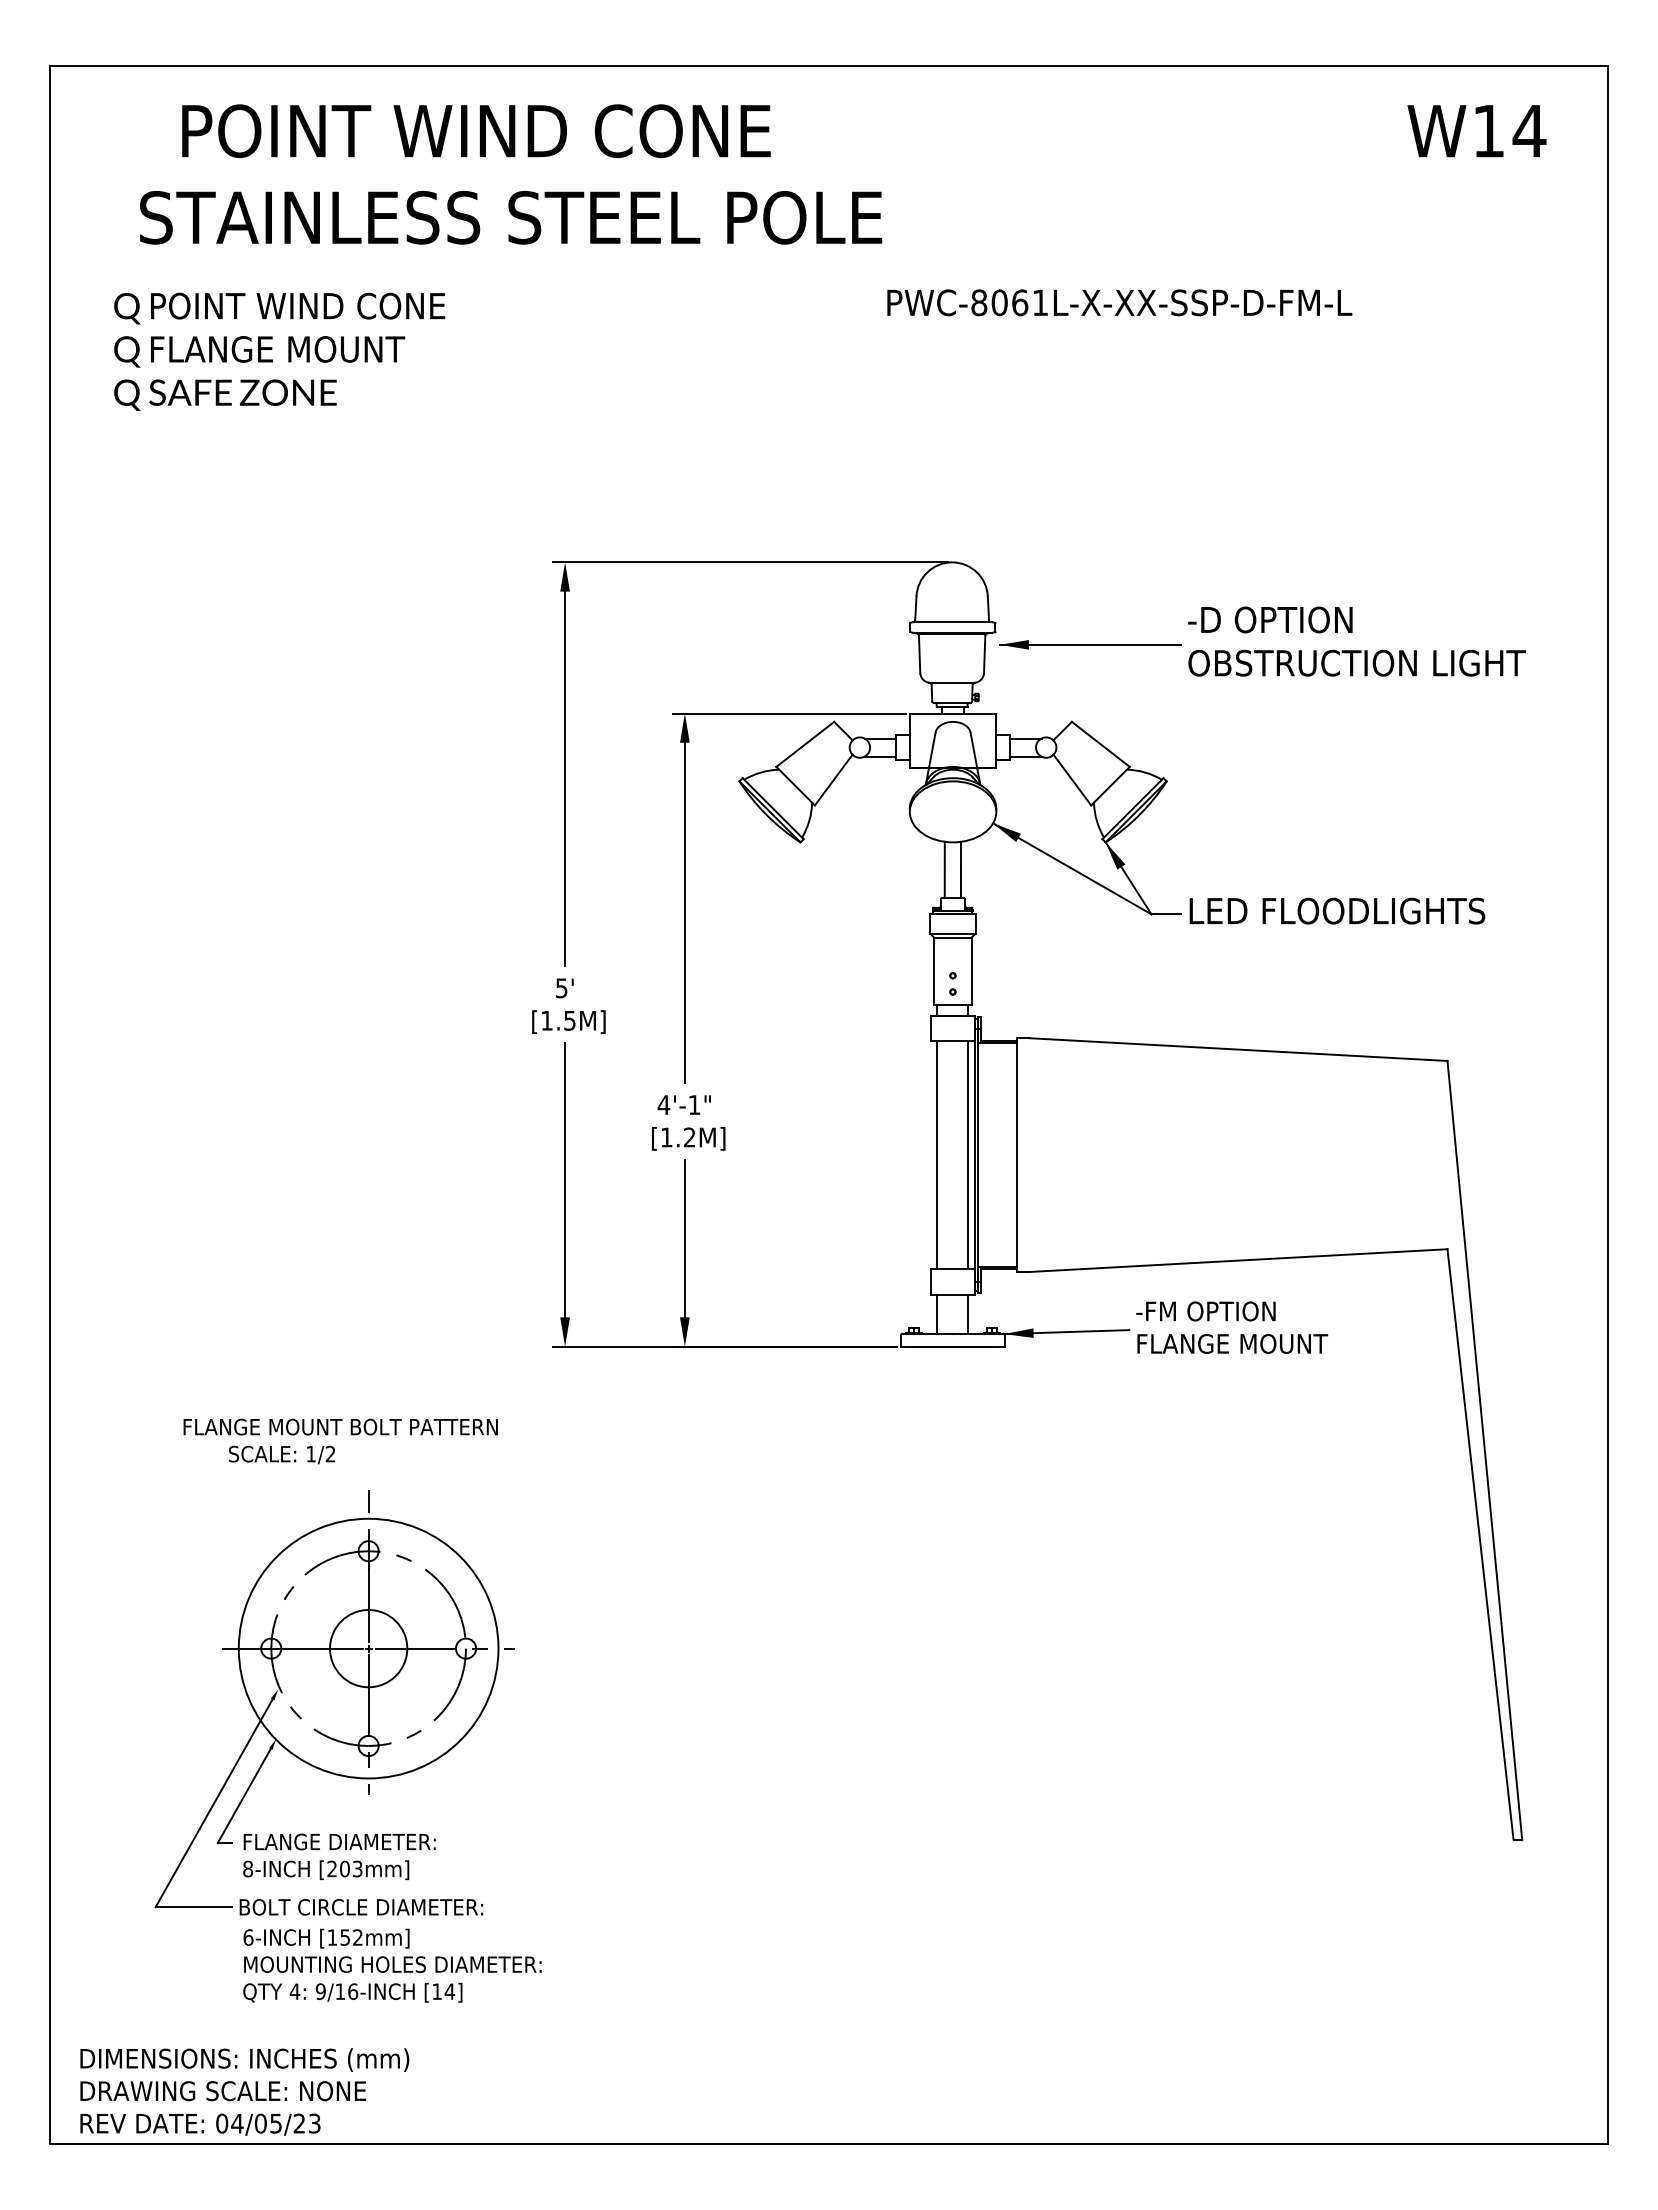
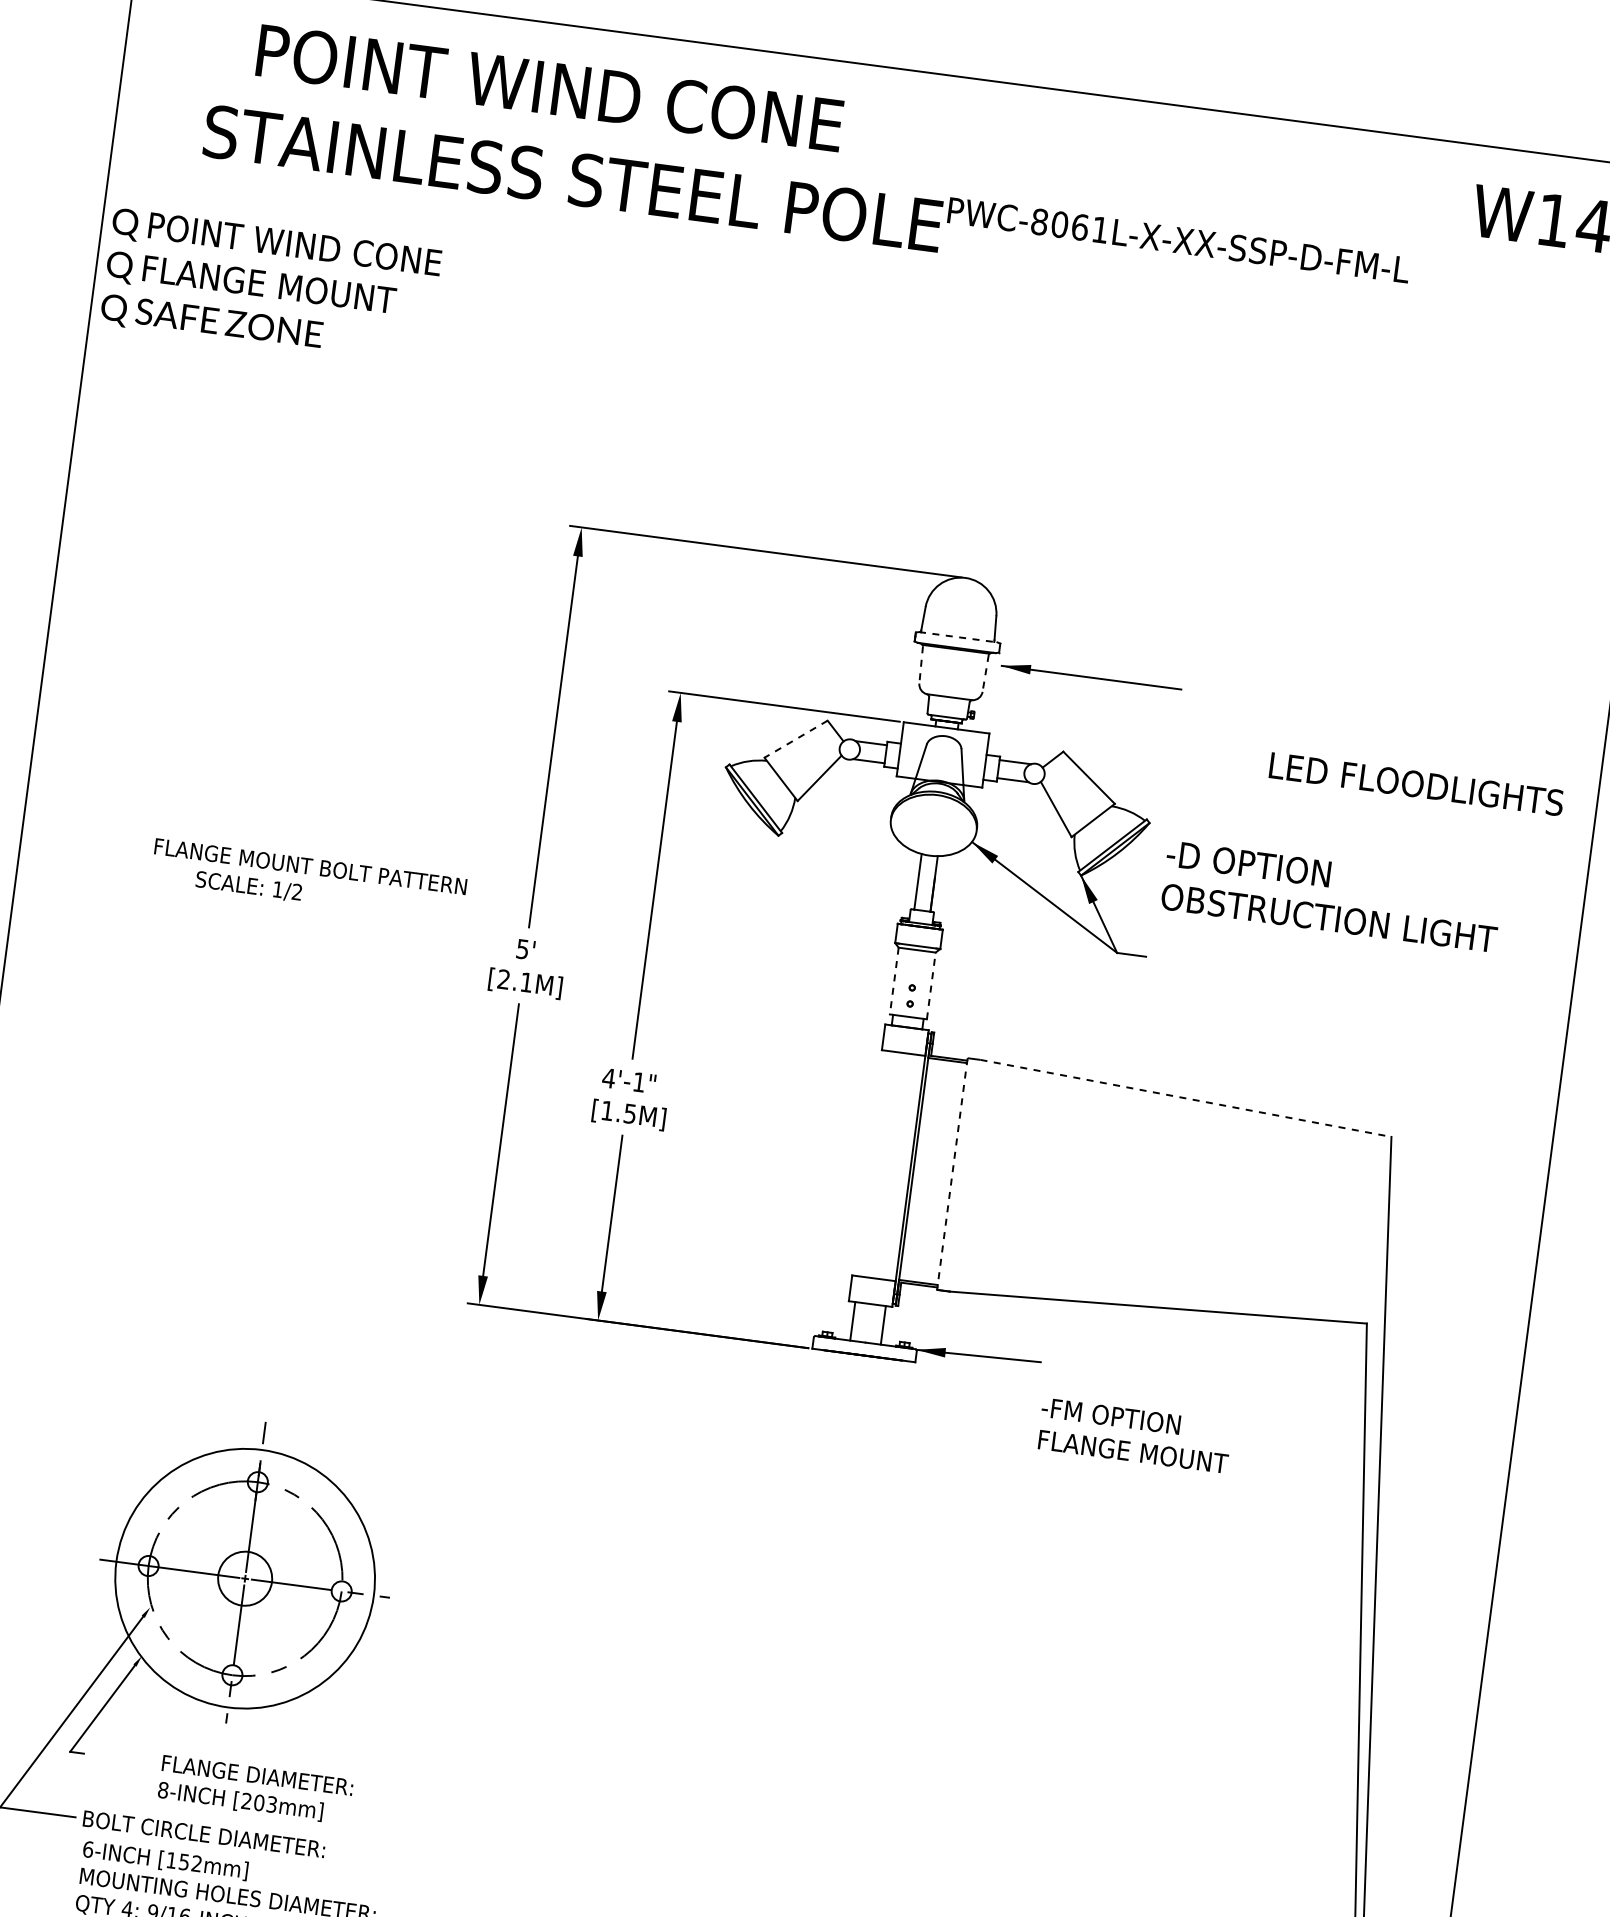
text: (1119, 302) -> (1178, 240), moved
text: (279, 351) -> (270, 286), moved
line: (952, 622) -> (957, 637), solid -> dashed
text: (1356, 641) -> (1331, 896), moved
line: (919, 654) -> (921, 665), solid -> dashed
line: (984, 654) -> (985, 673), solid -> dashed
line: (805, 744) -> (796, 739), solid -> dashed
text: (1337, 910) -> (1416, 783), moved
line: (934, 971) -> (894, 981), solid -> dashed
line: (971, 971) -> (931, 986), solid -> dashed
text: (558, 1020) -> (515, 980), [1.5M] -> [2.1M]
line: (1239, 1049) -> (1186, 1098), solid -> dashed
text: (689, 1137) -> (629, 1113), [1.2M] -> [1.5M]
line: (937, 1154) -> (873, 1163), removed
line: (968, 1154) -> (904, 1167), removed
line: (1017, 1155) -> (952, 1174), solid -> dashed
text: (1232, 1327) -> (1135, 1435), moved
text: (340, 1441) -> (308, 880), moved
circle: (368, 1648) -> (245, 1578), size x0.7
text: (339, 1856) -> (255, 1789), moved

